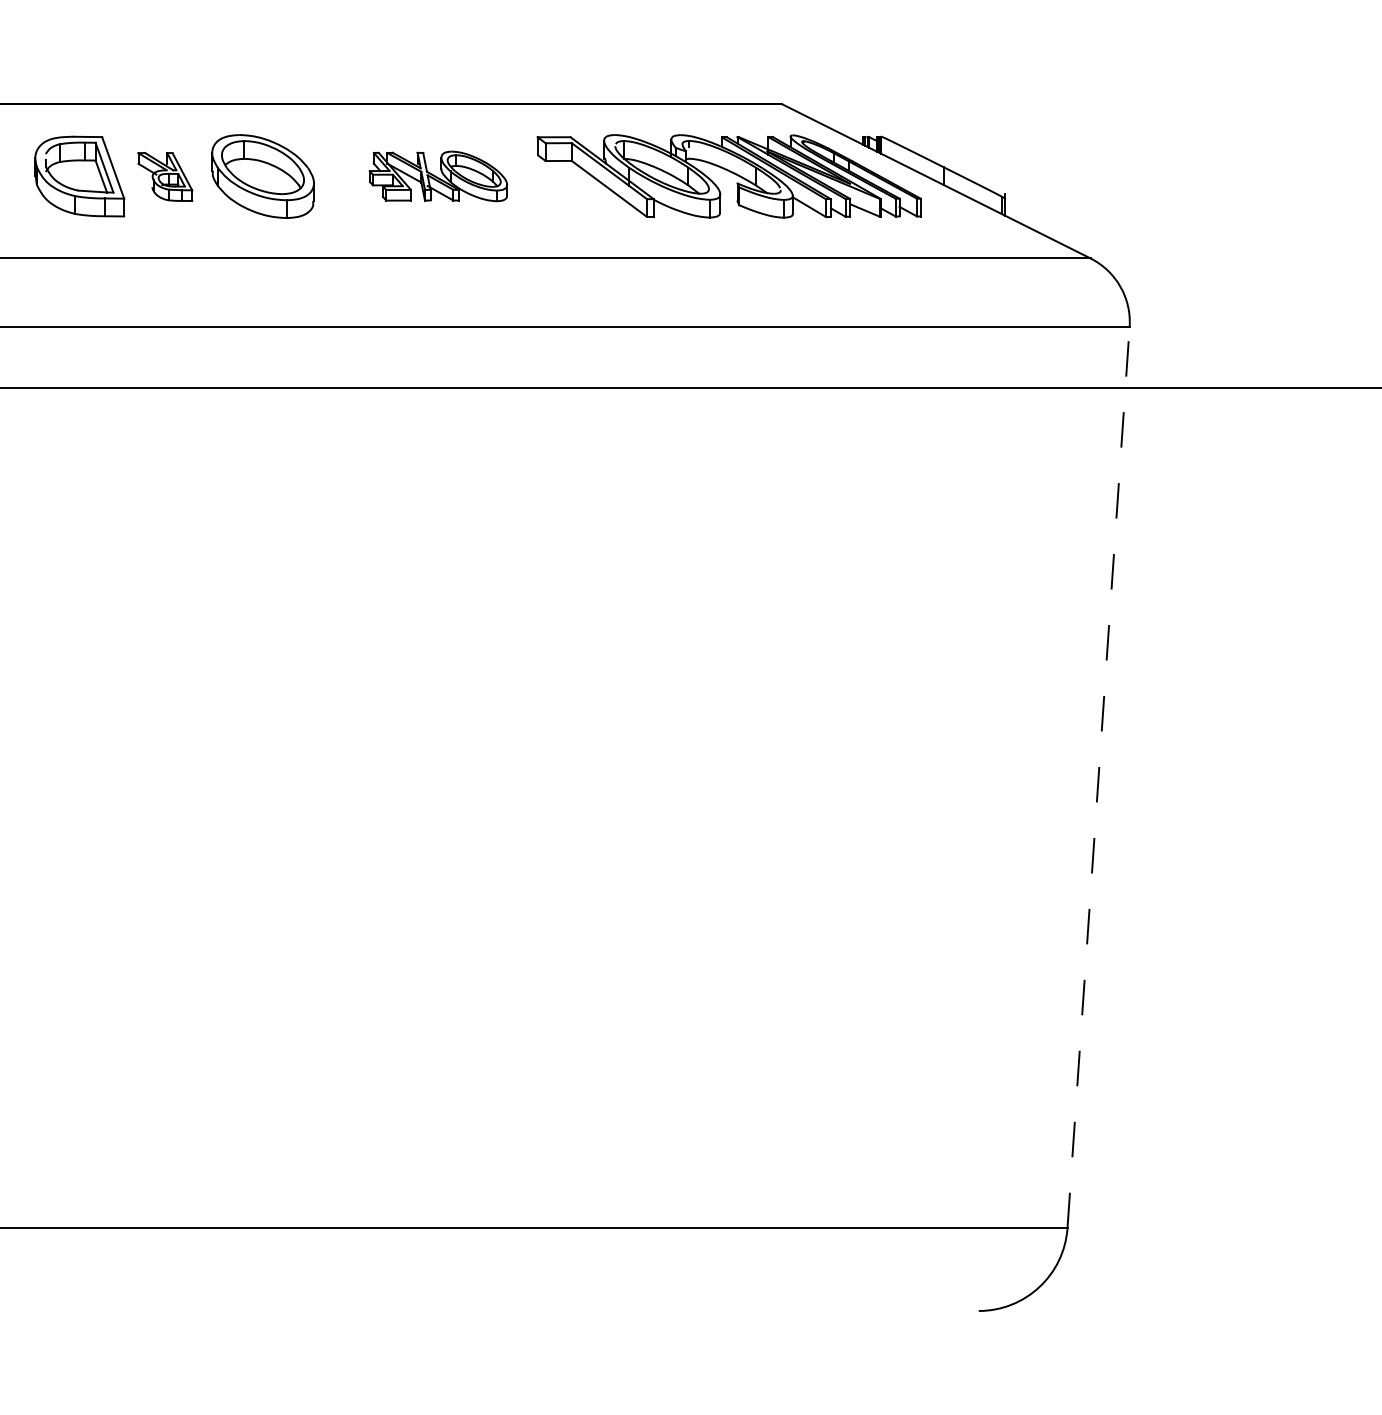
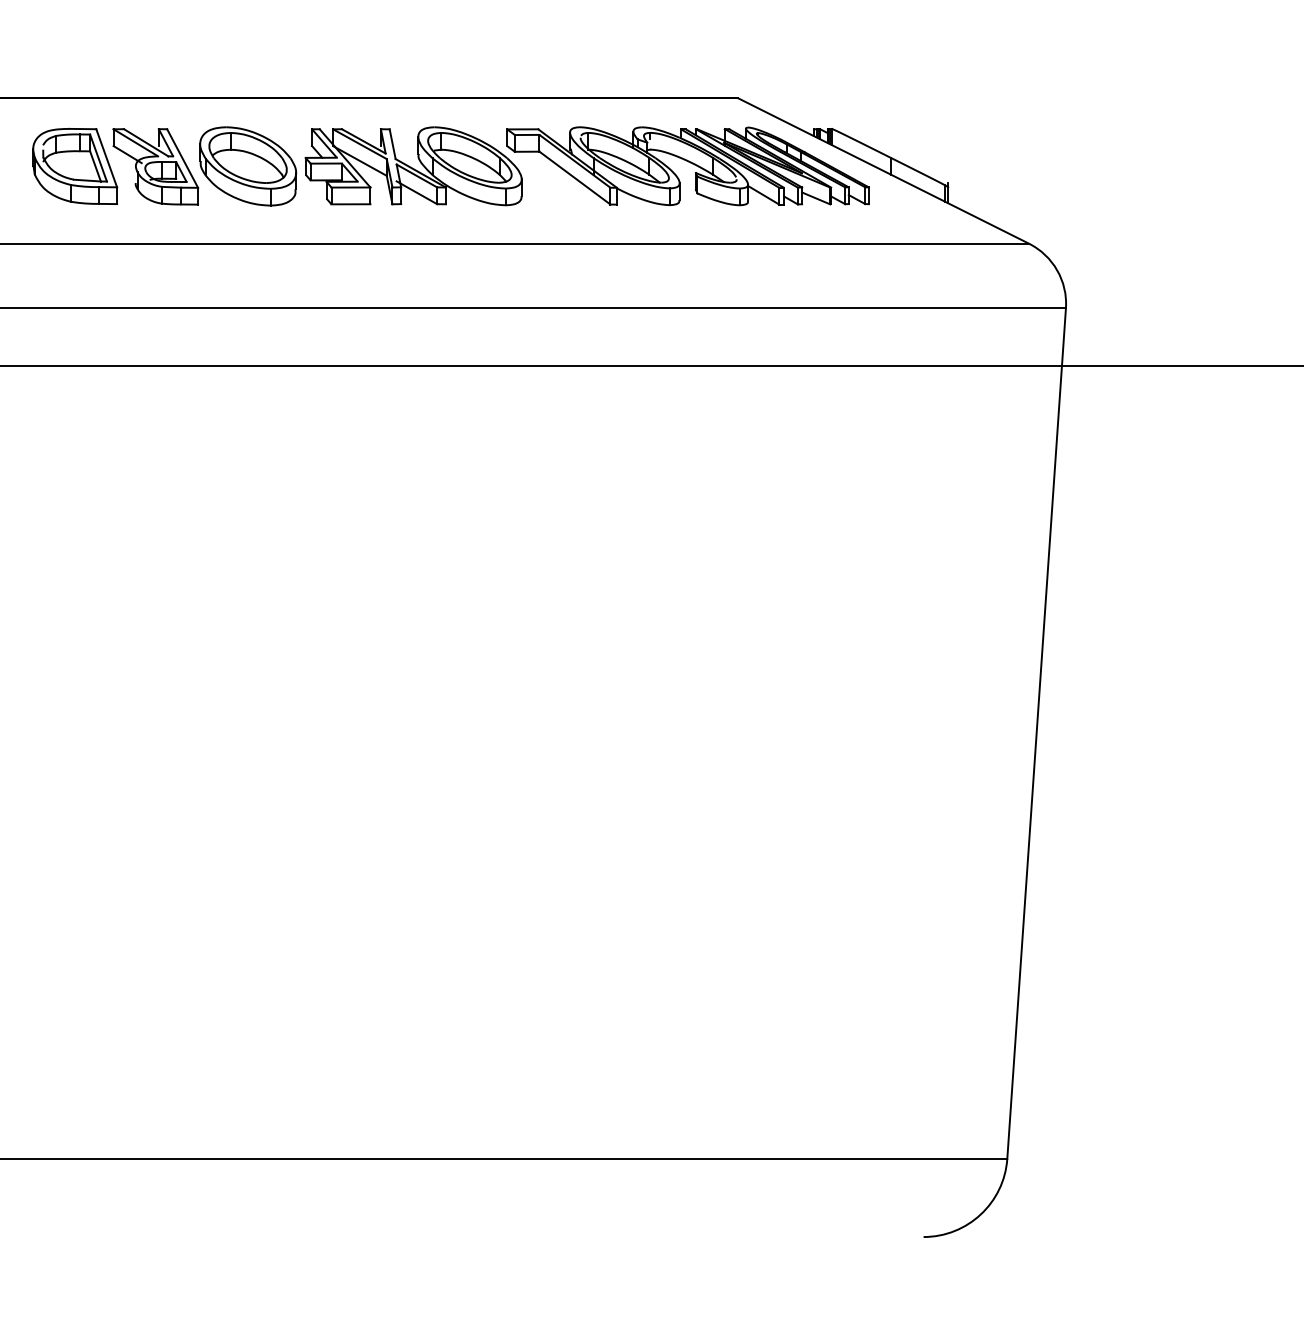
part: (165, 176) -> (156, 166), size x1.67
part: (438, 176) -> (413, 166), size x1.67
line: (1098, 777) -> (1036, 733), dashed -> solid

